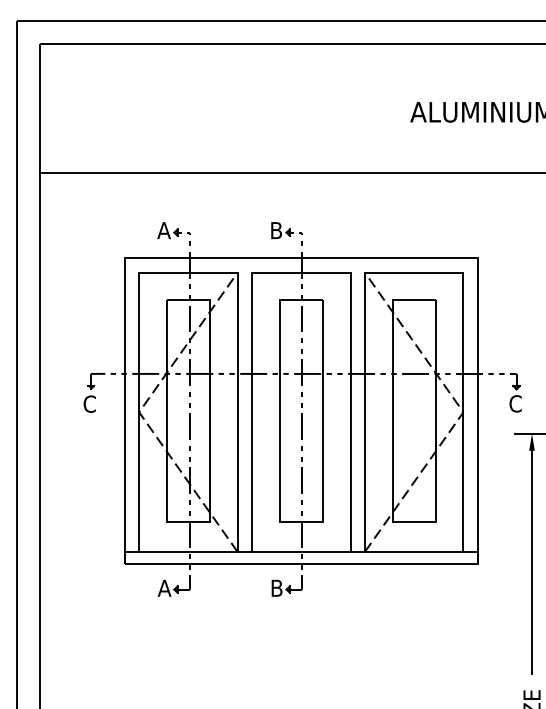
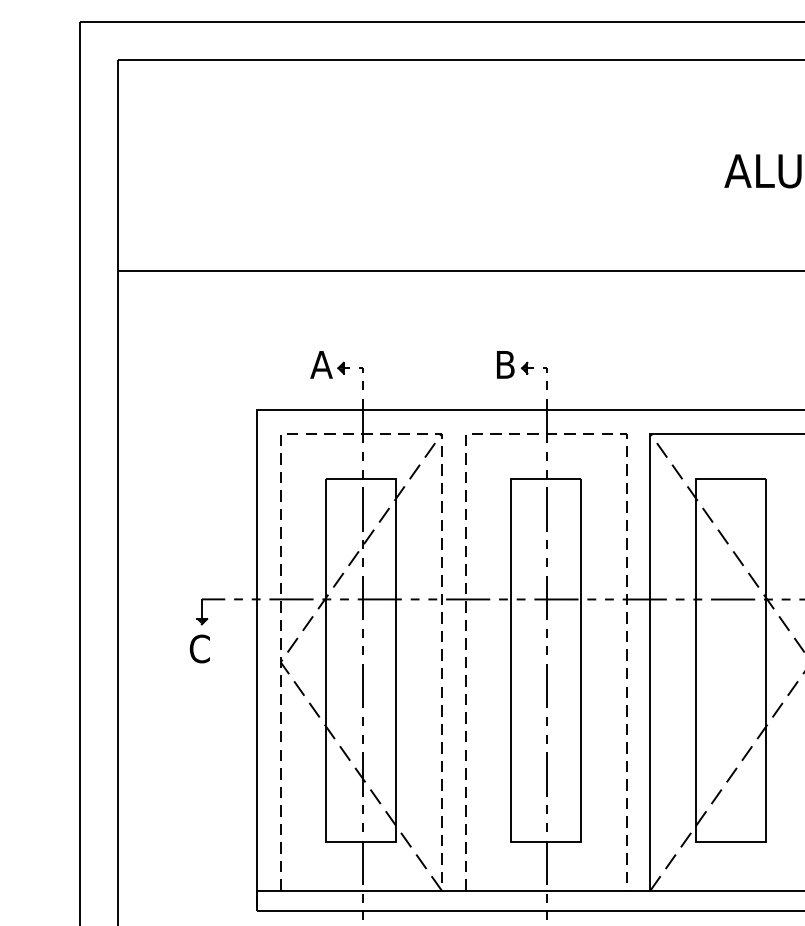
line: (188, 272) -> (361, 433), solid -> dashed
line: (301, 272) -> (546, 433), solid -> dashed

